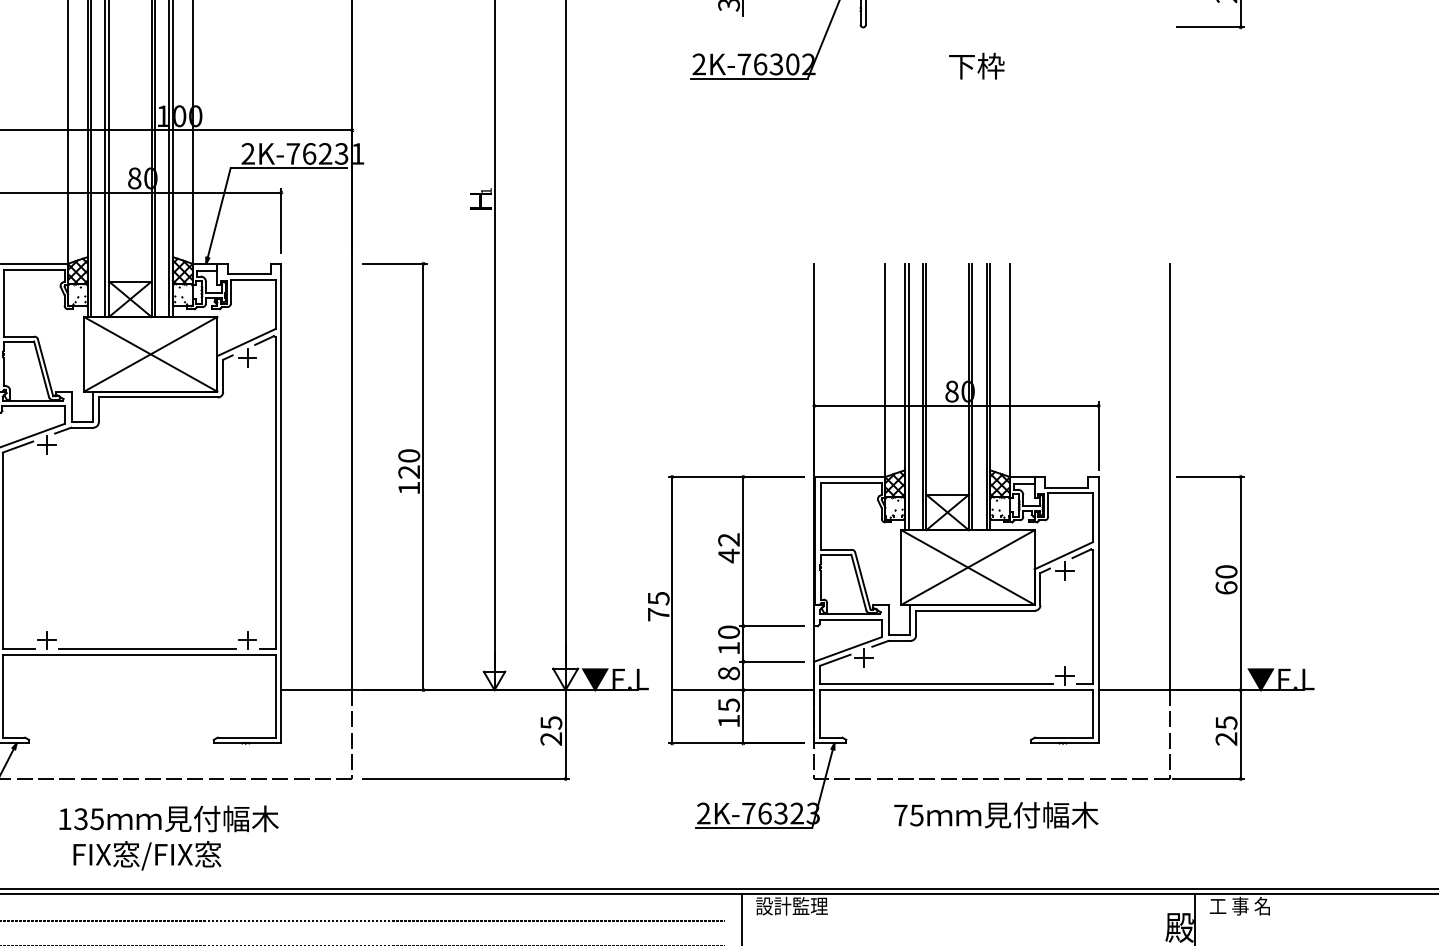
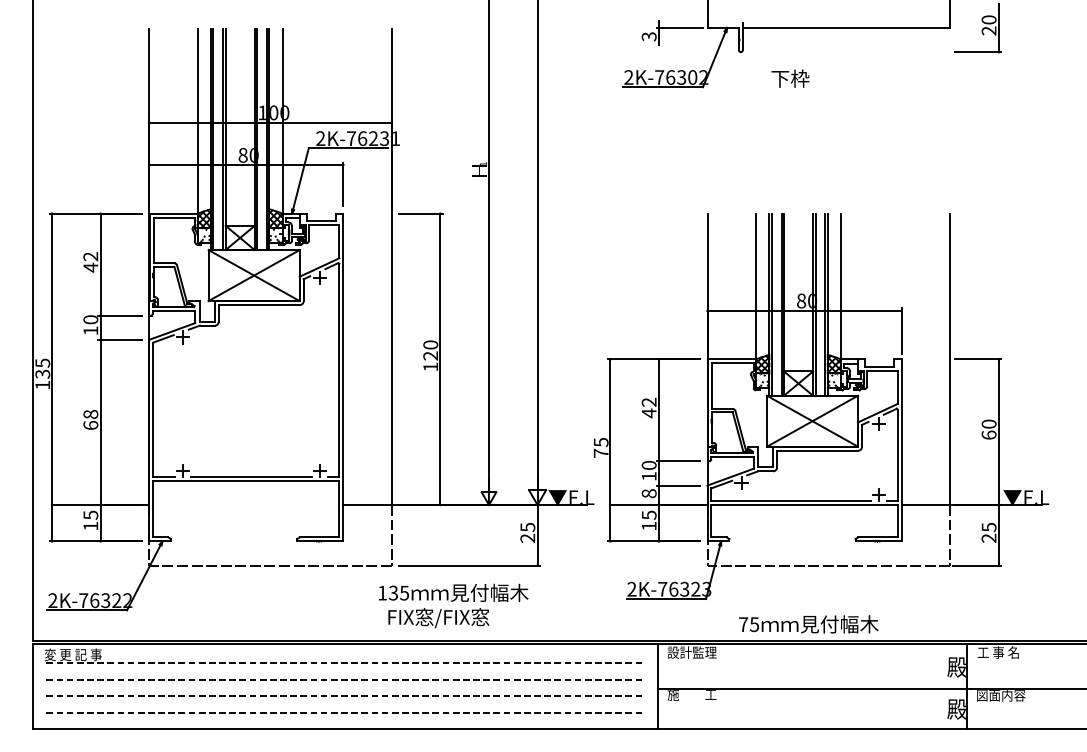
text: (976, 65) -> (790, 78), moved
text: (995, 815) -> (808, 624), moved
text: (168, 837) -> (453, 605), moved

